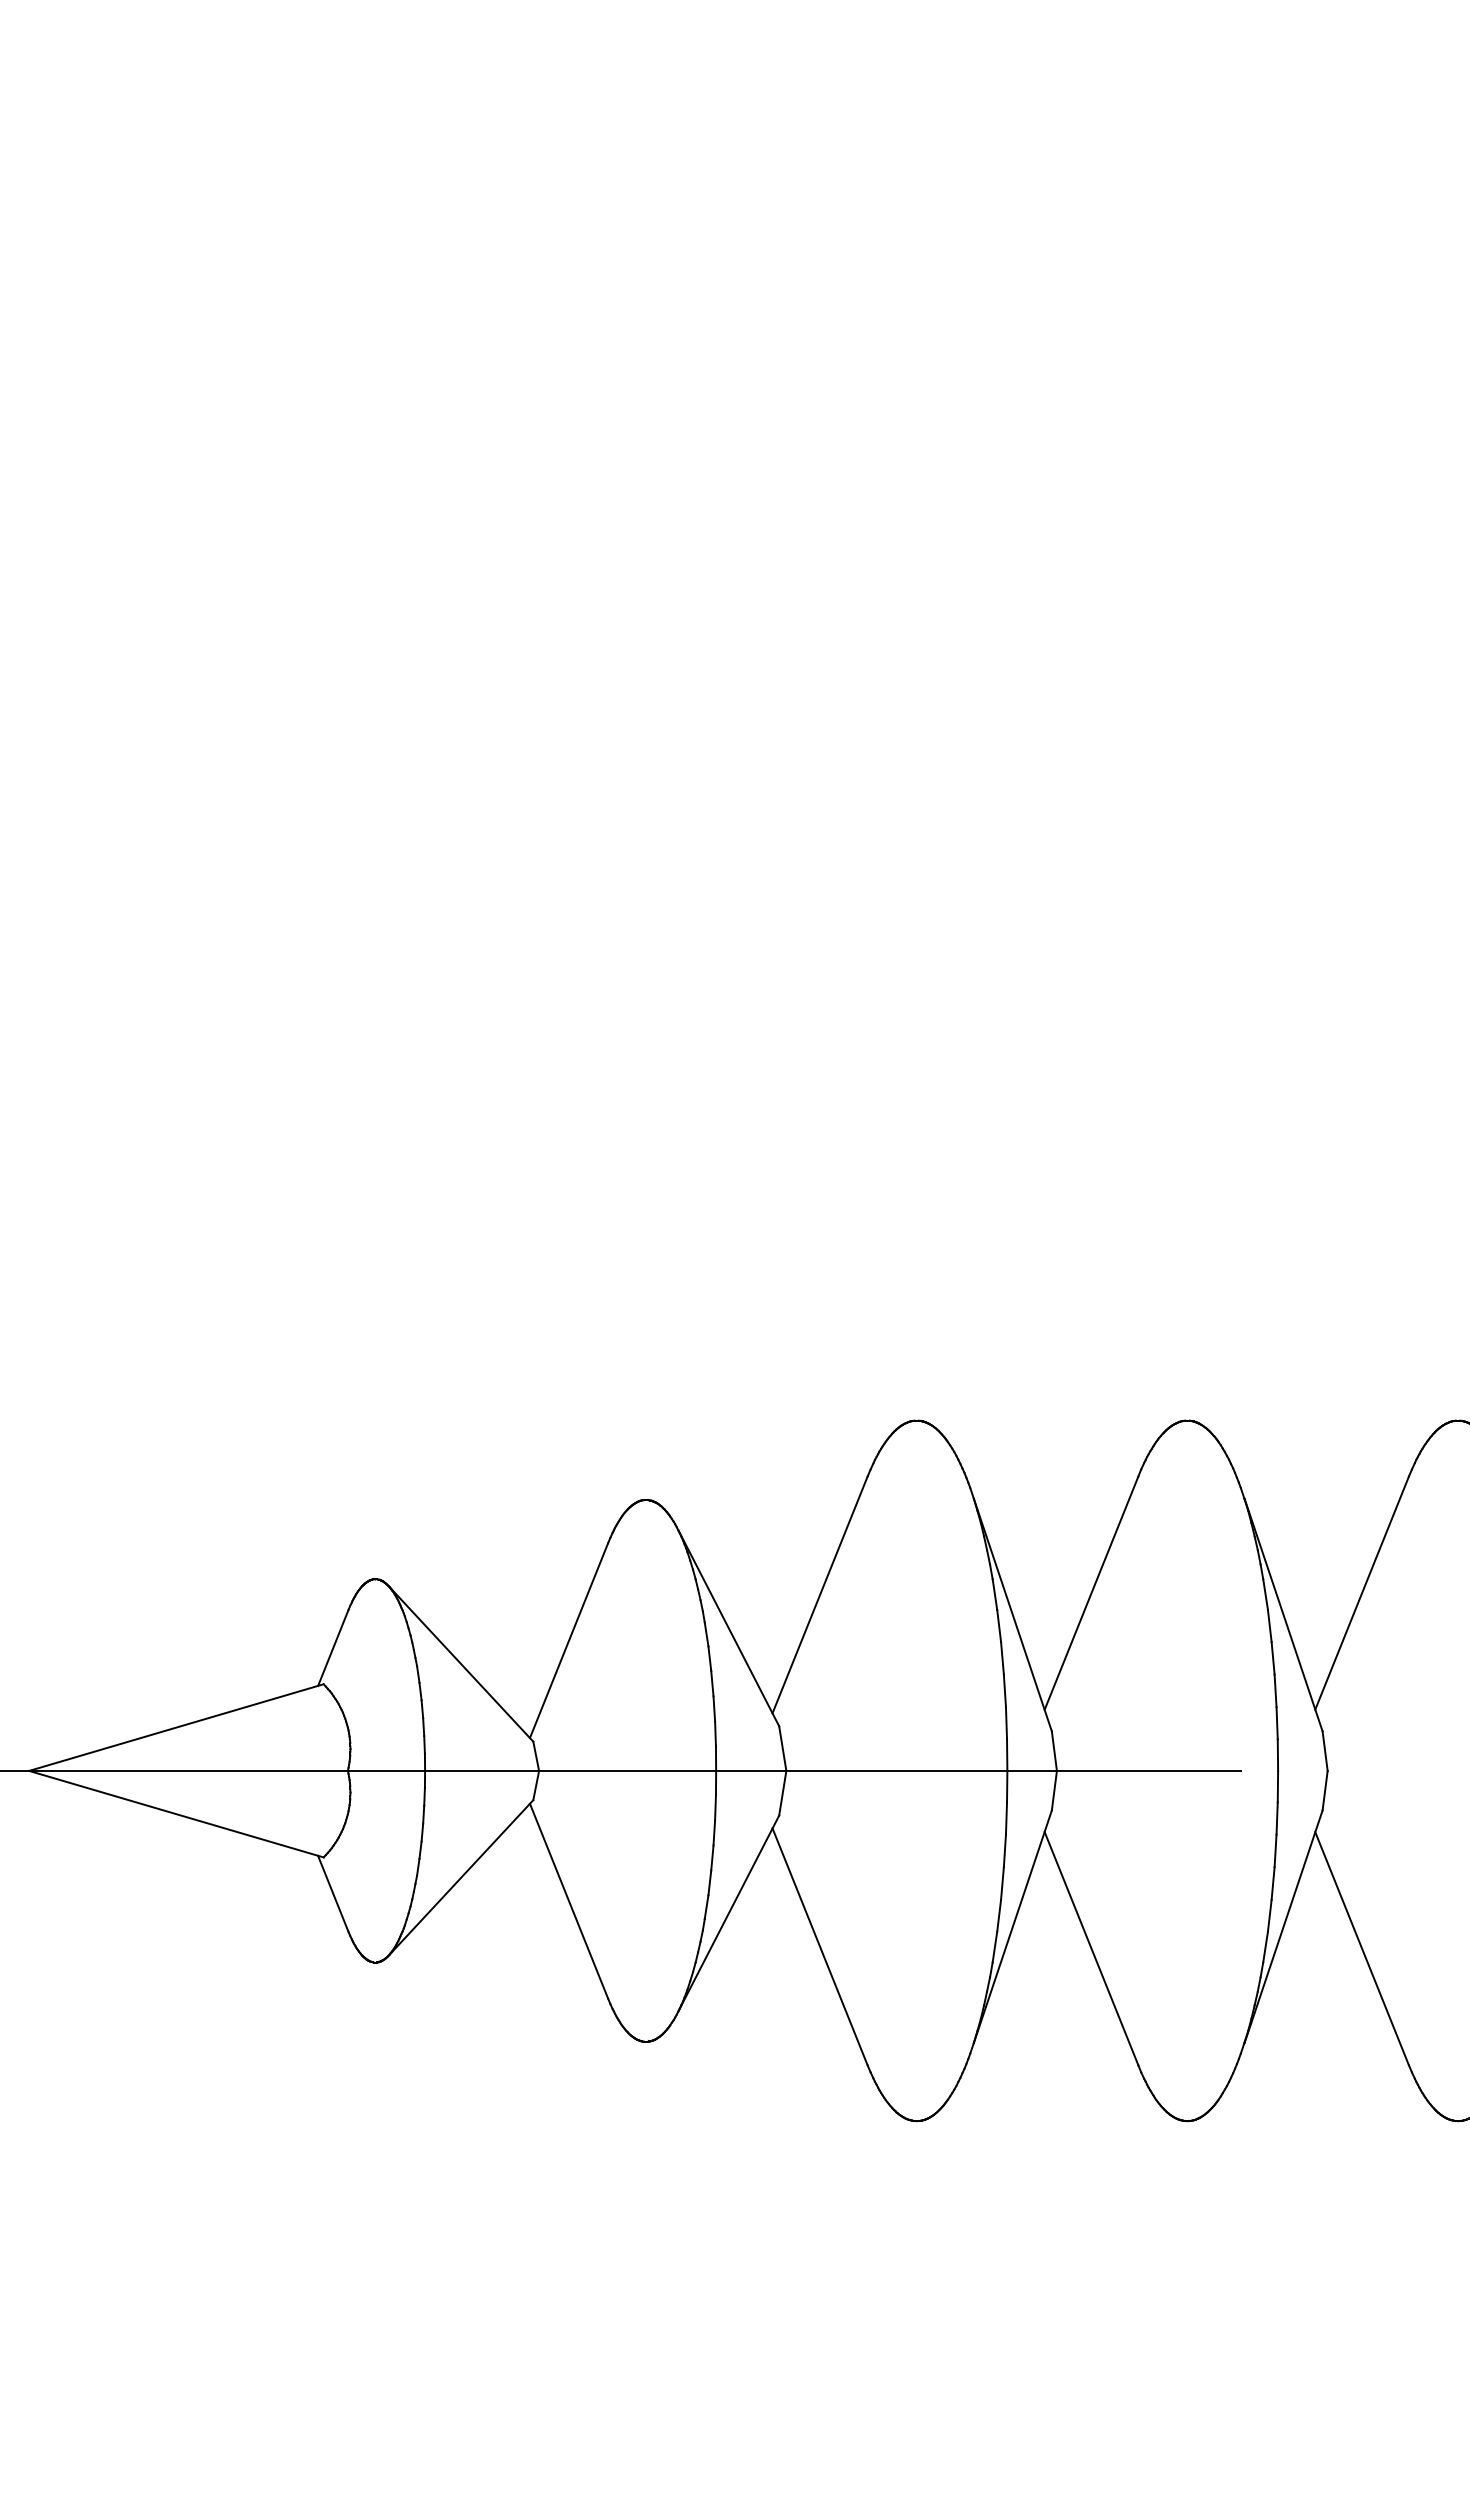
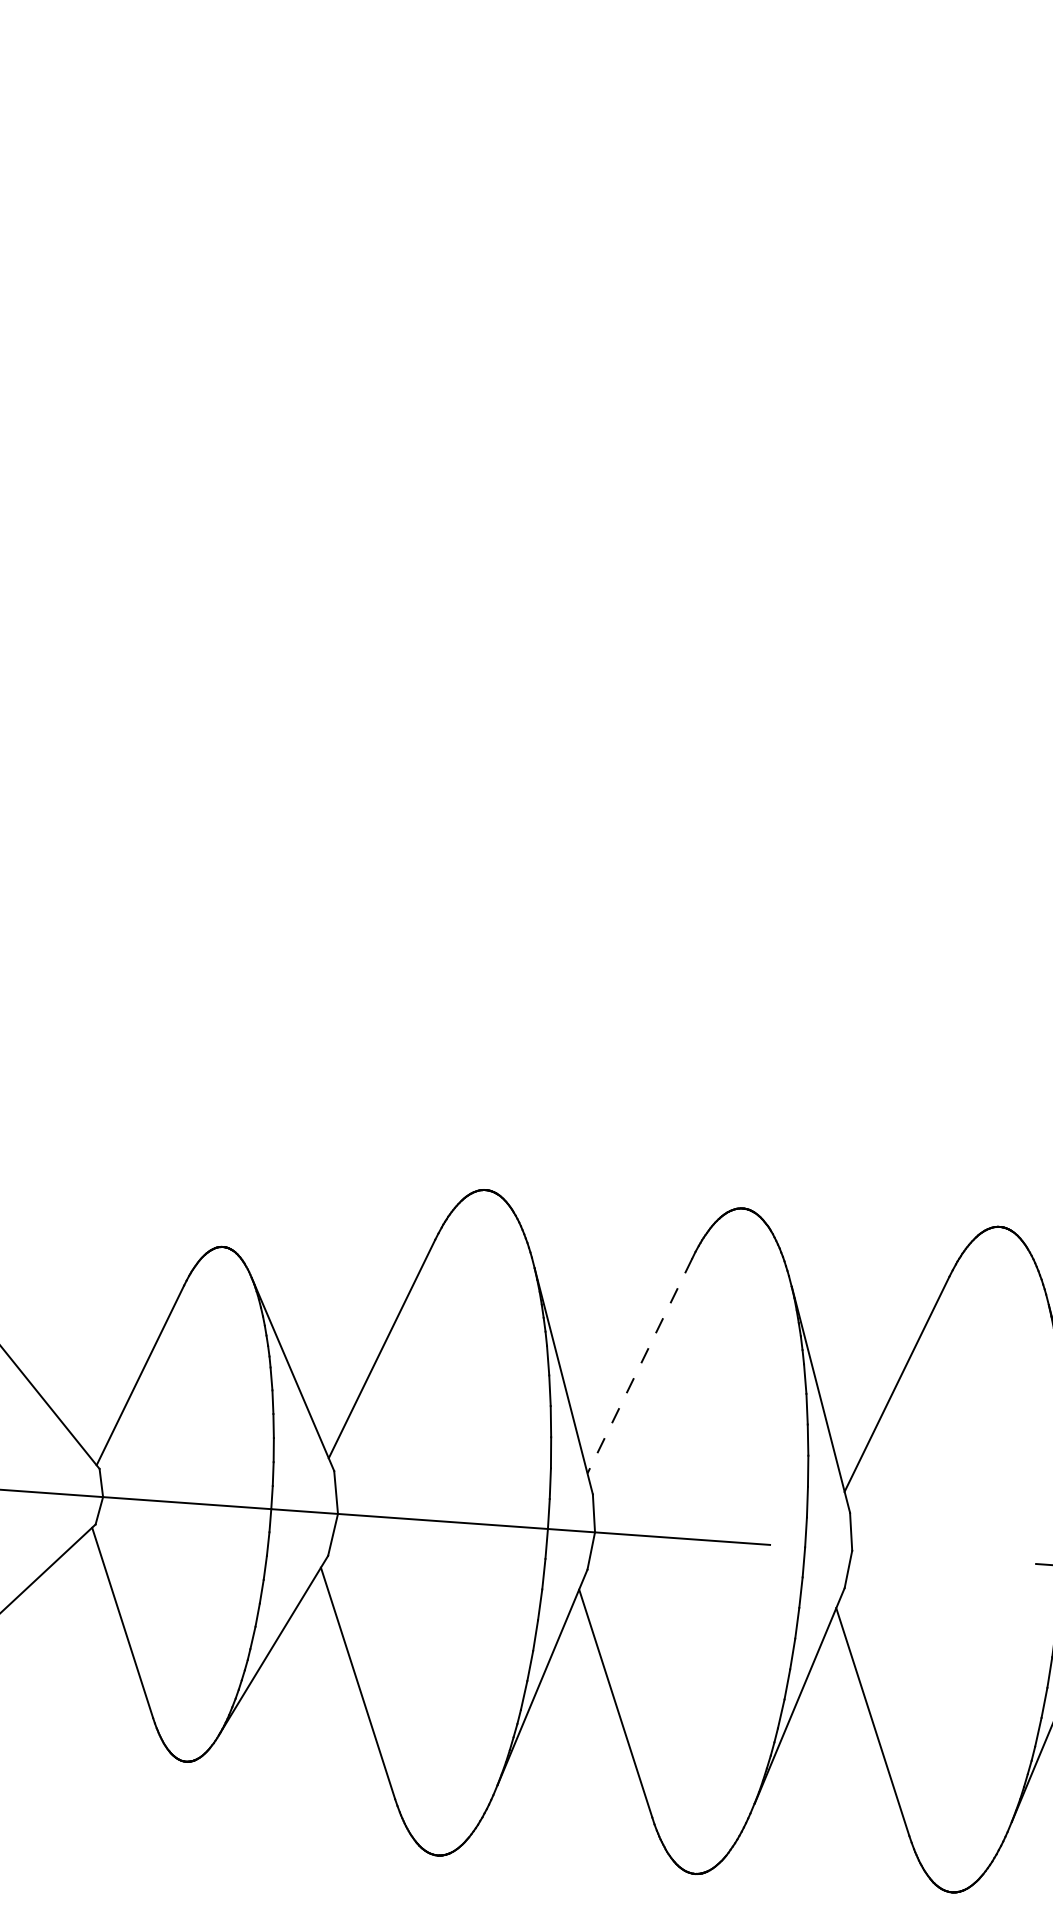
line: (1091, 1593) -> (639, 1366), solid -> dashed

